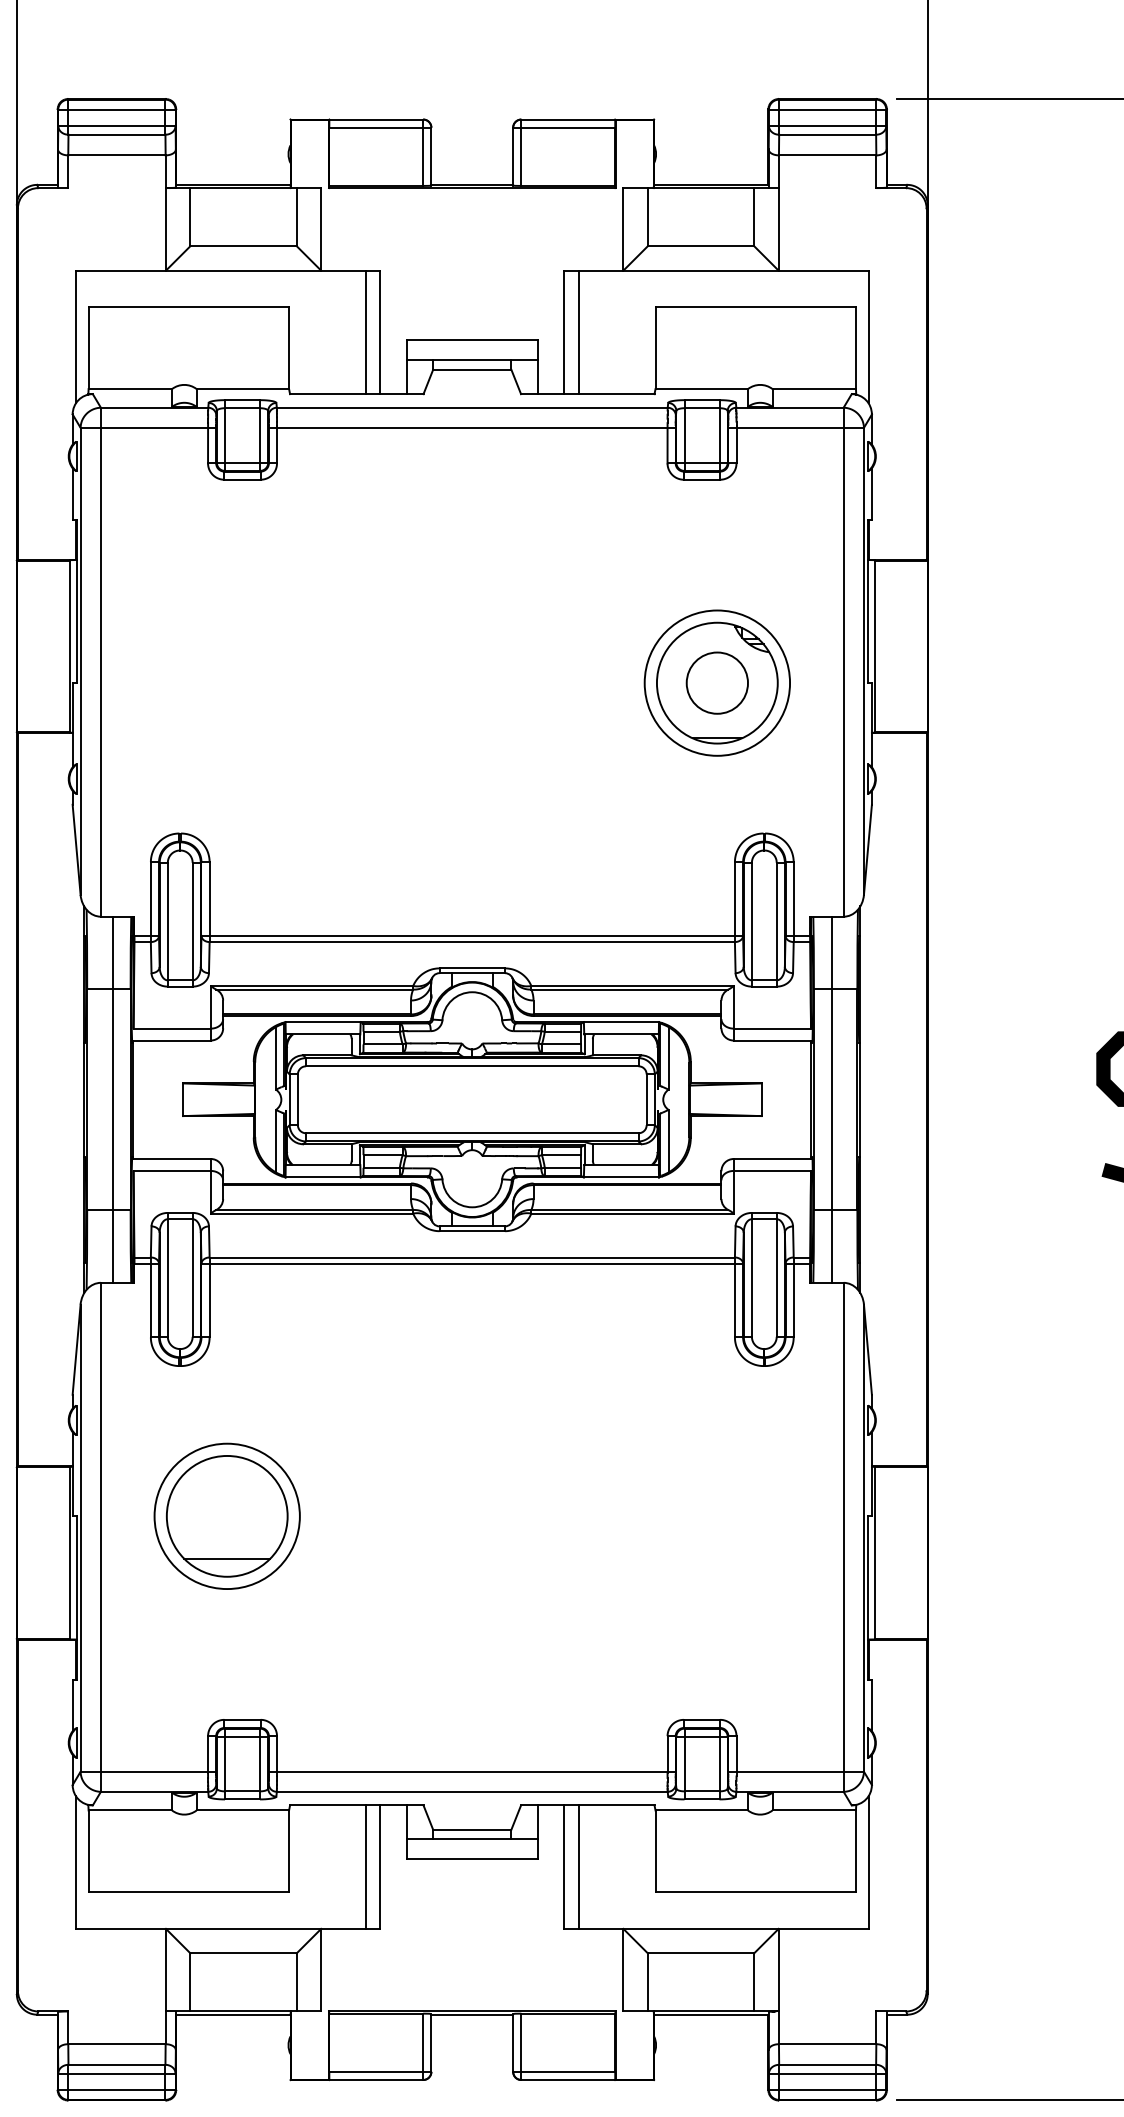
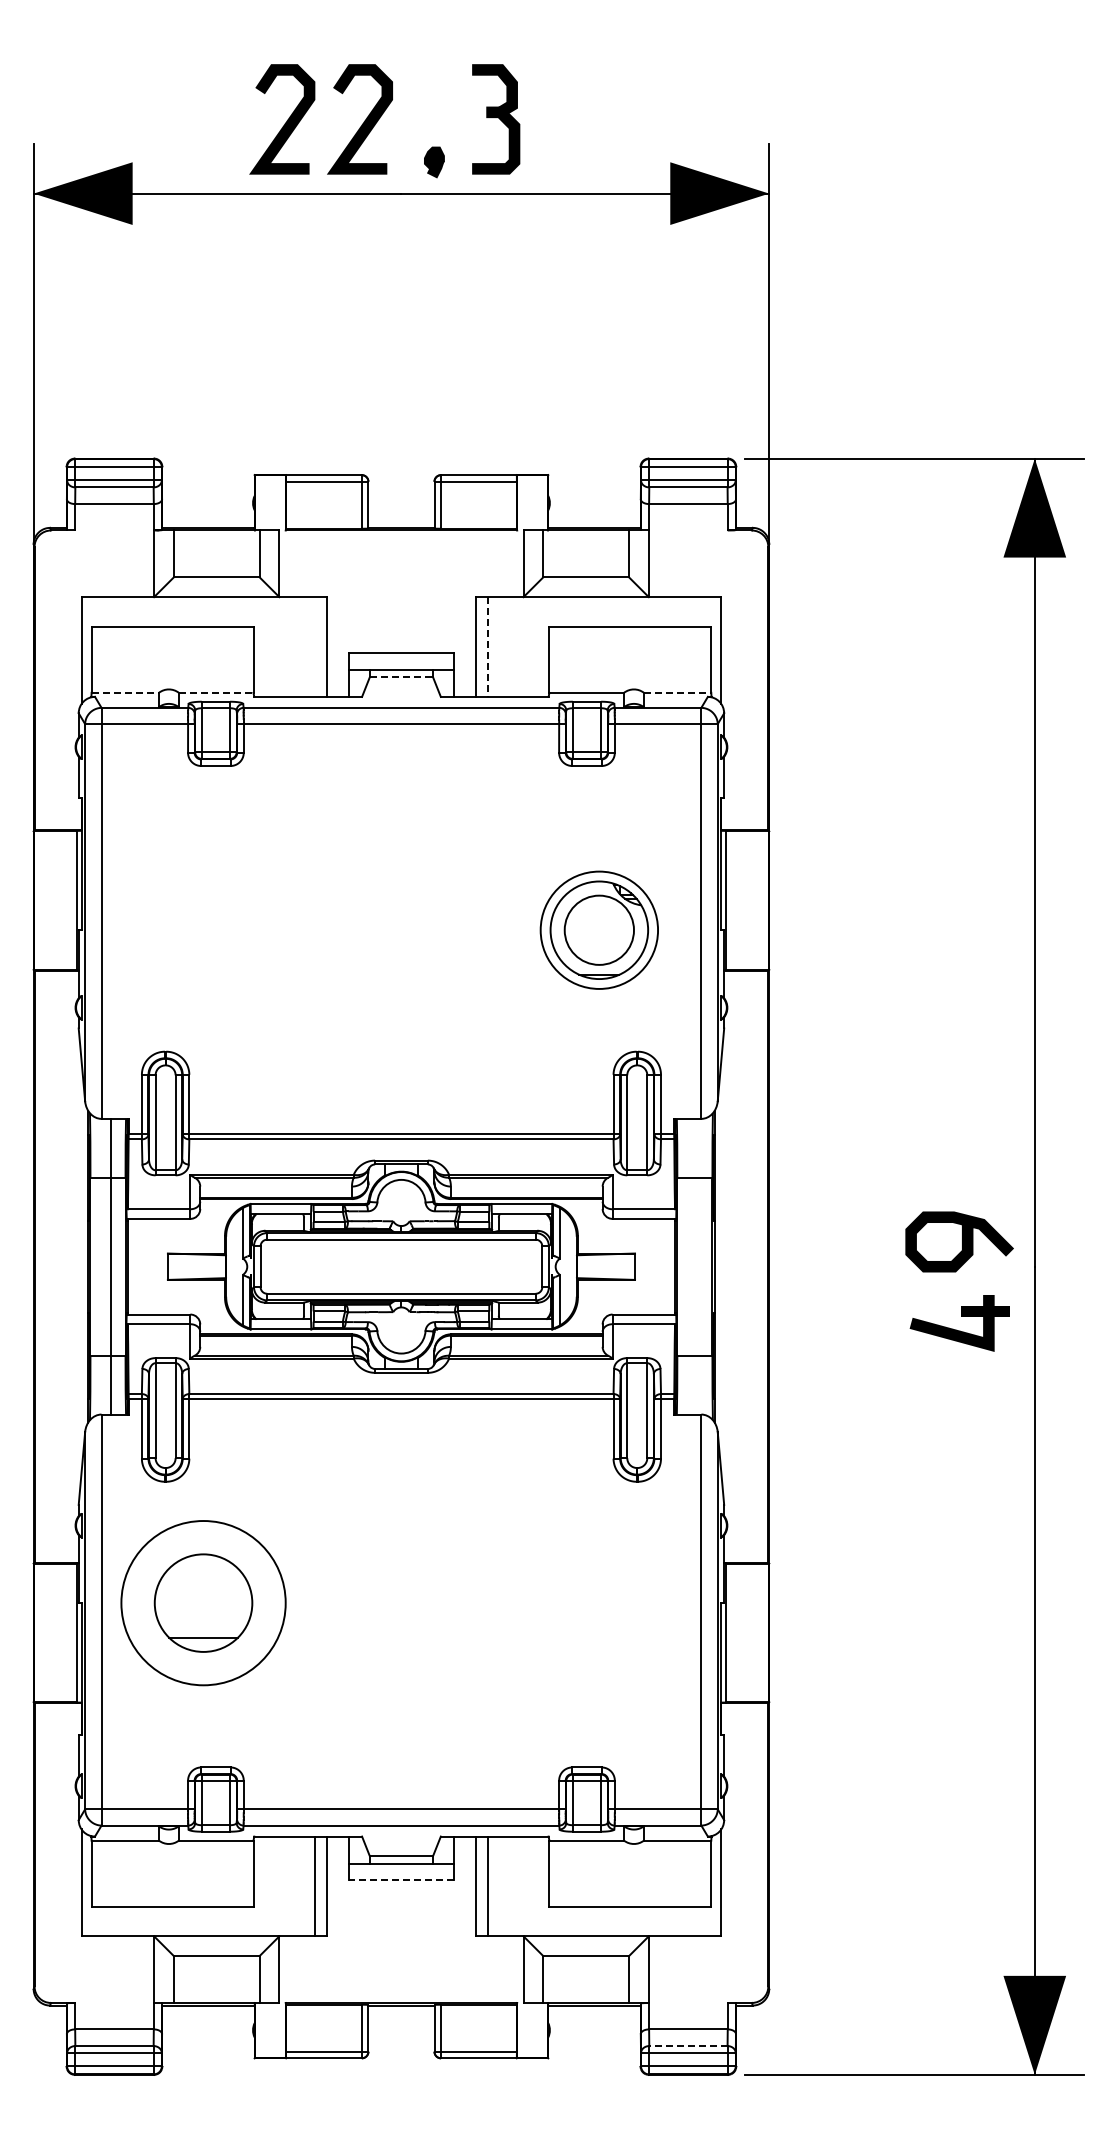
line: (365, 331) -> (315, 646), removed
line: (578, 332) -> (487, 647), solid -> dashed
line: (472, 370) -> (401, 677), solid -> dashed
line: (130, 388) -> (125, 692), solid -> dashed
line: (243, 388) -> (216, 692), solid -> dashed
line: (814, 388) -> (677, 692), solid -> dashed
circle: (717, 683) -> (599, 930), size x1.4
line: (831, 1099) -> (691, 1266), removed
circle: (227, 1515) -> (203, 1602), size x1.4
line: (472, 1859) -> (401, 1880), solid -> dashed
line: (826, 2065) -> (687, 2046), solid -> dashed

